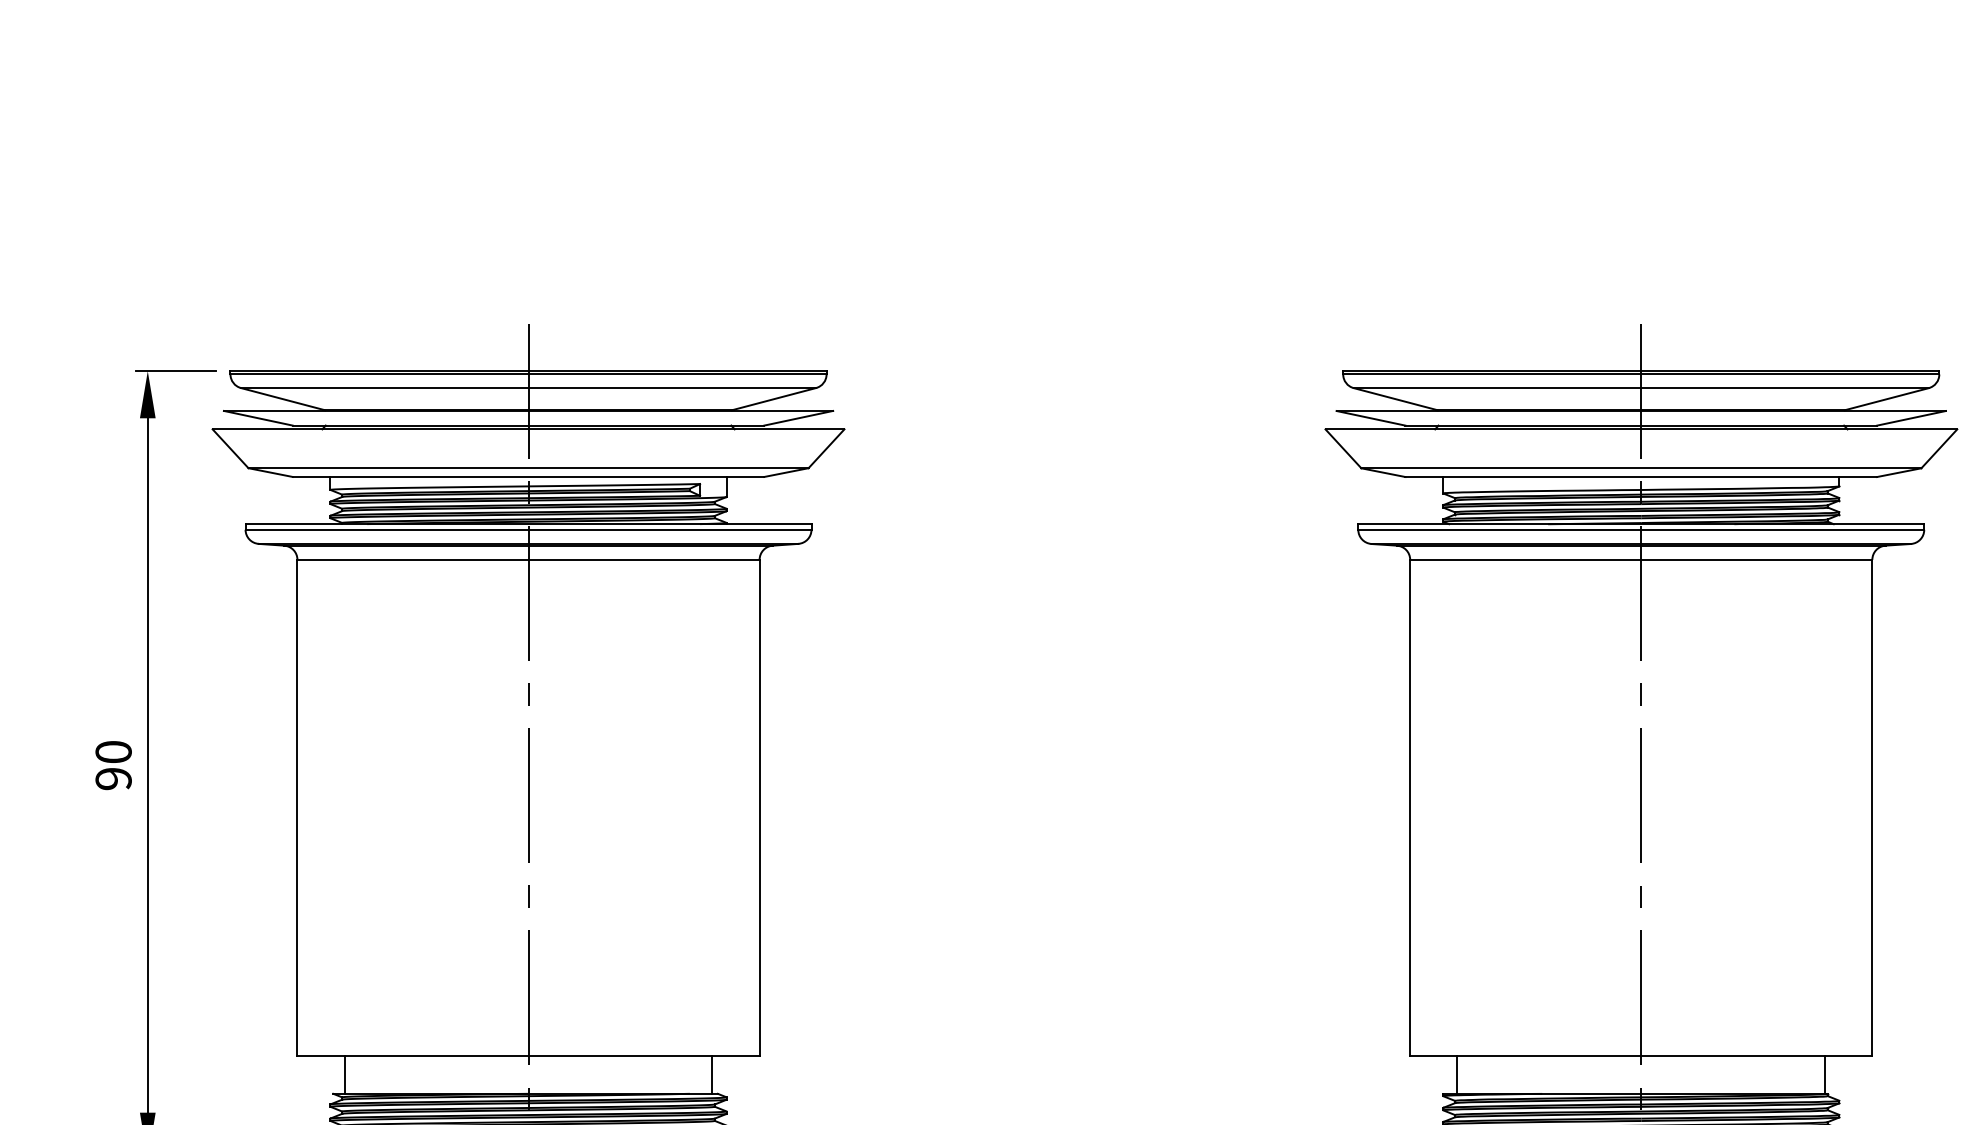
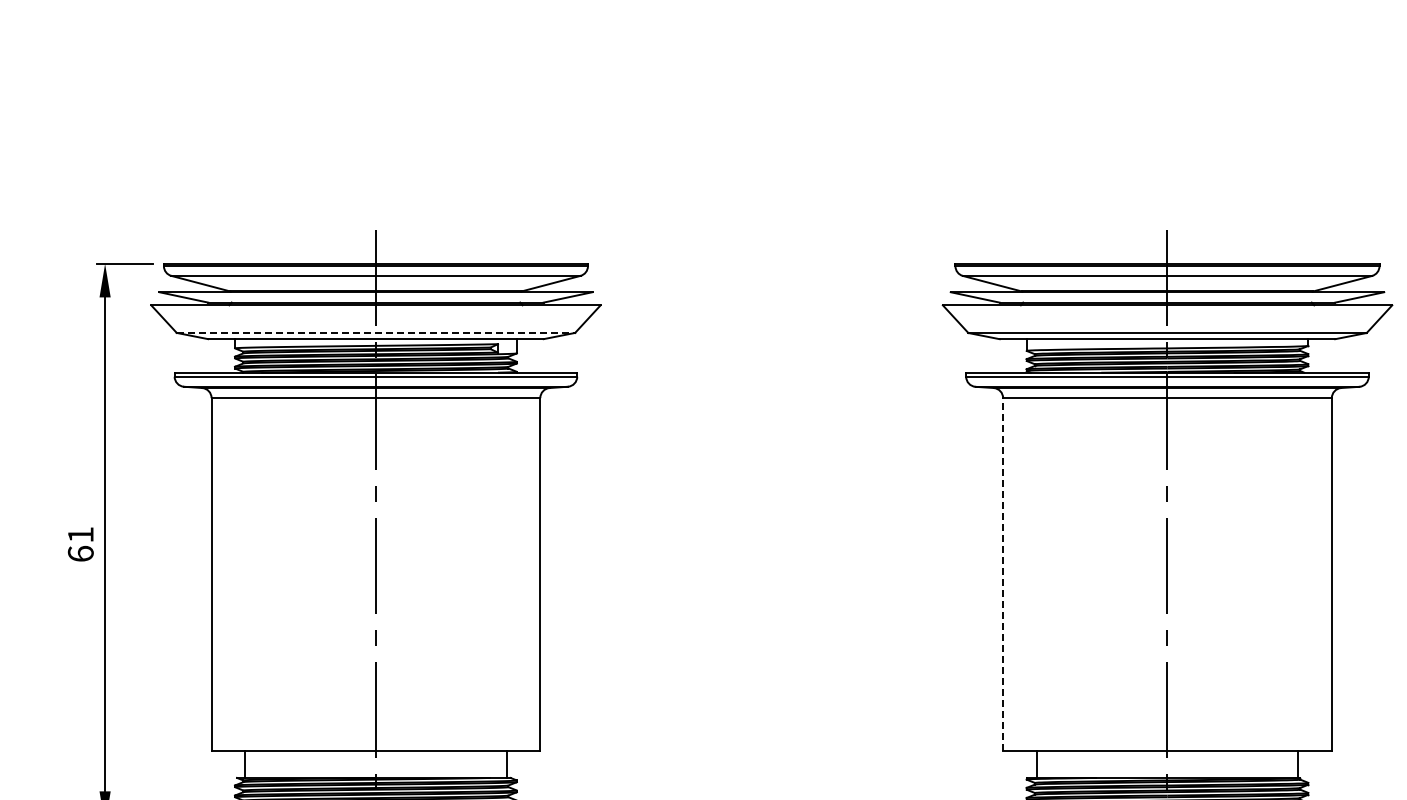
line: (529, 467) -> (376, 332), solid -> dashed
text: (113, 765) -> (80, 544), 90 -> 61
line: (1410, 807) -> (1003, 574), solid -> dashed

